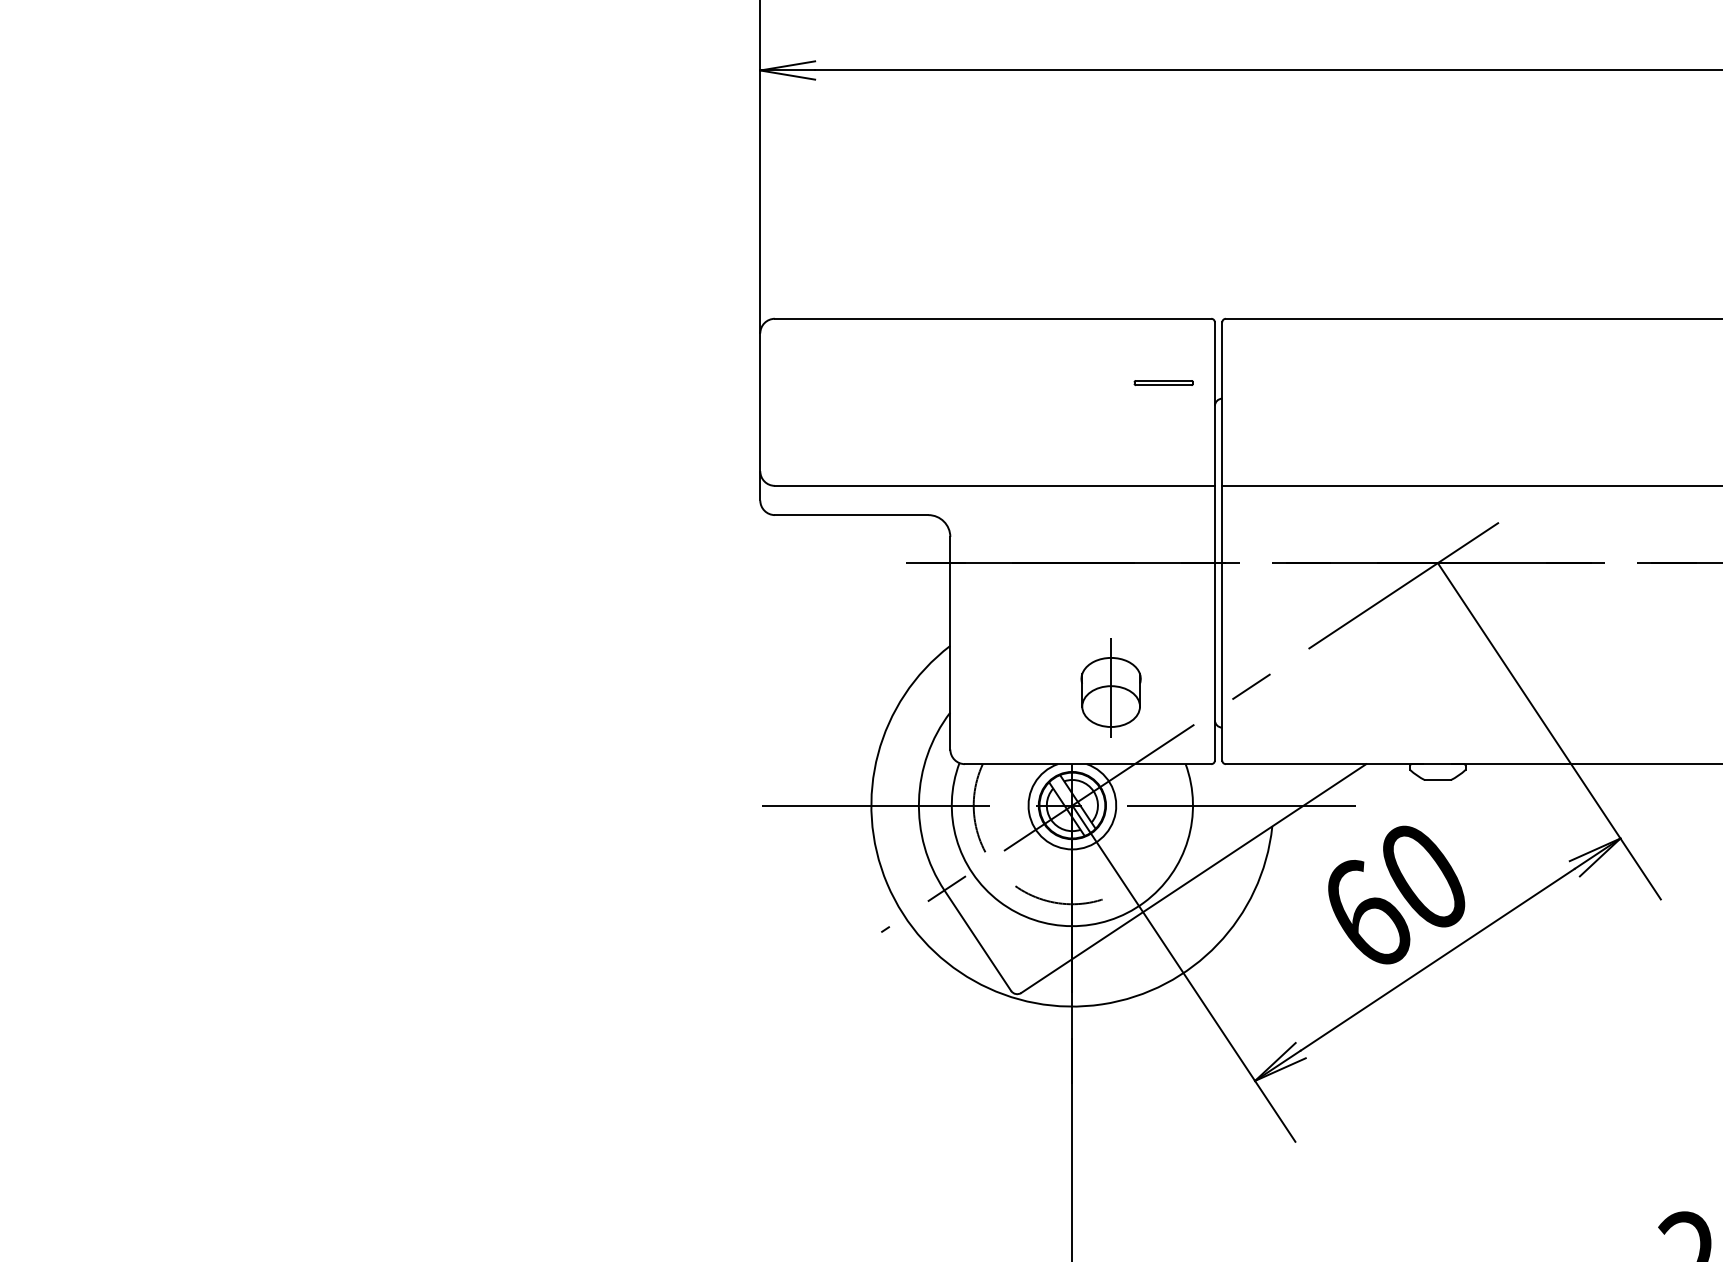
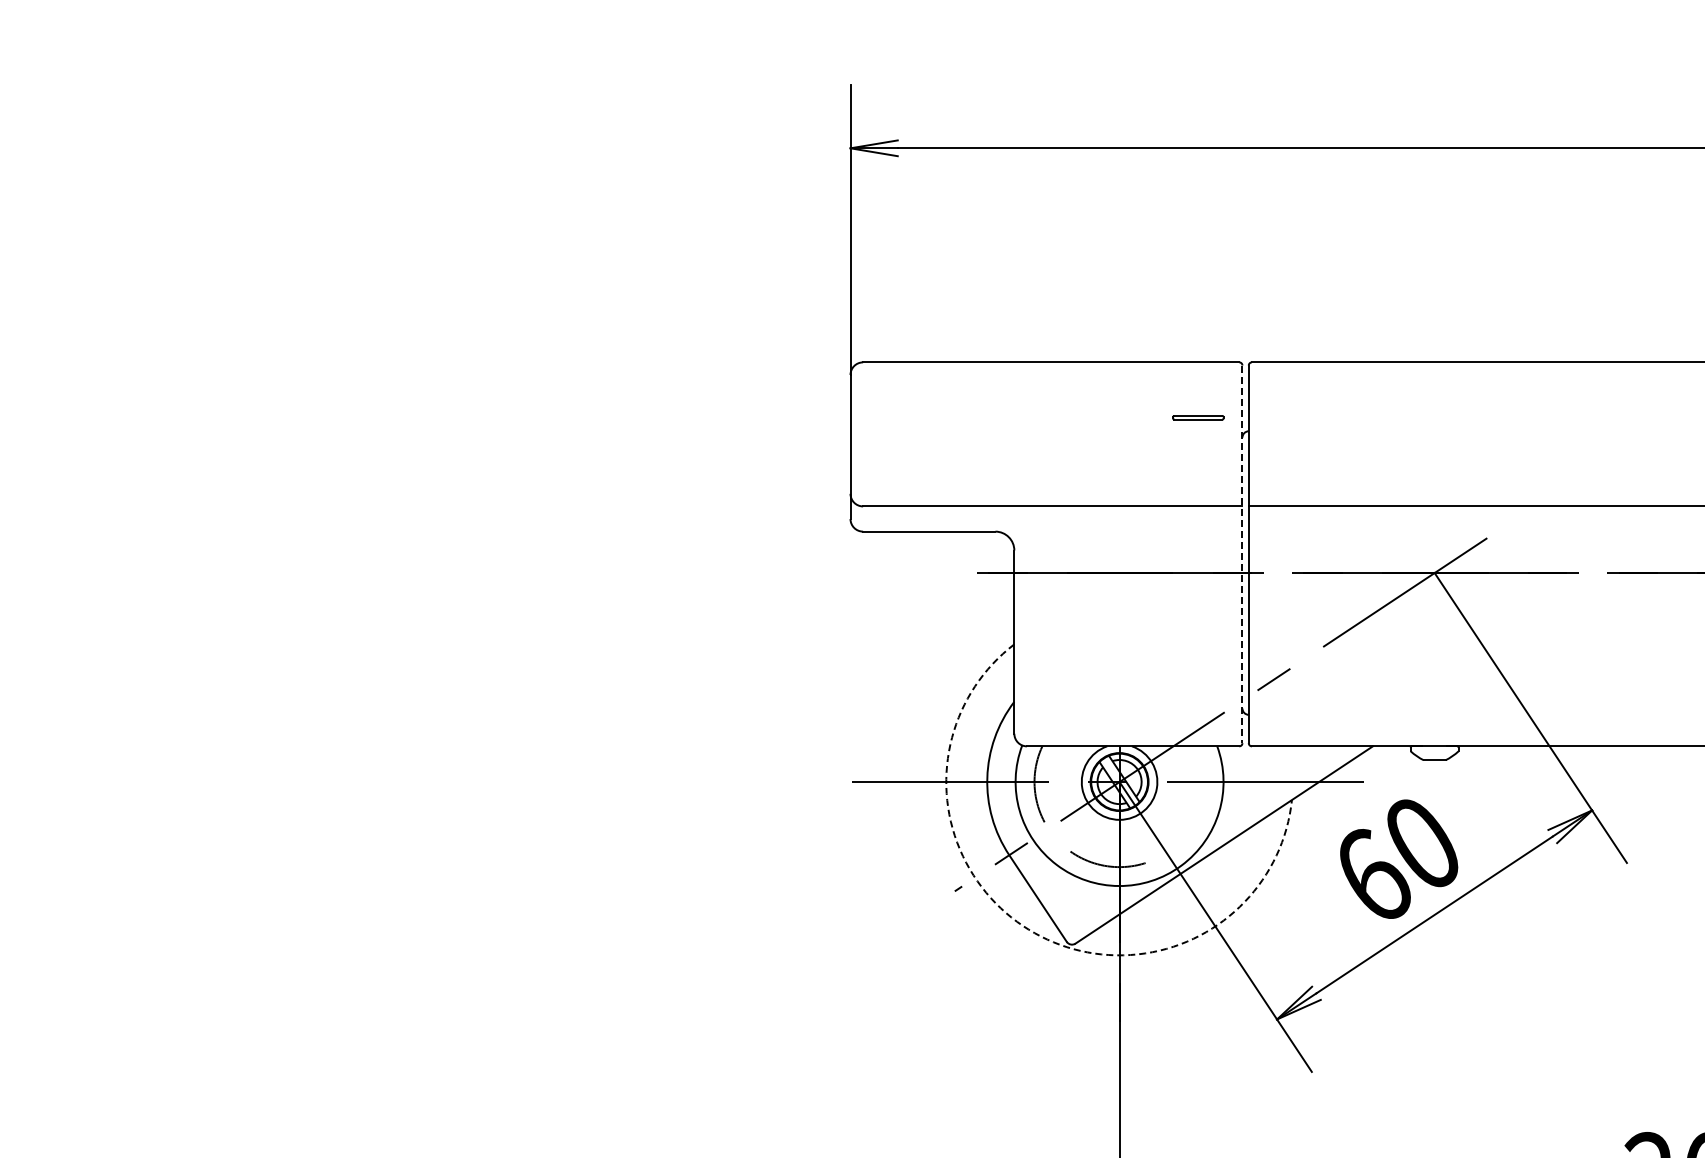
line: (1214, 541) -> (1242, 554), solid -> dashed
part: (1110, 687) -> (1152, 680), removed
arc: (973, 981) -> (1034, 933), solid -> dashed

